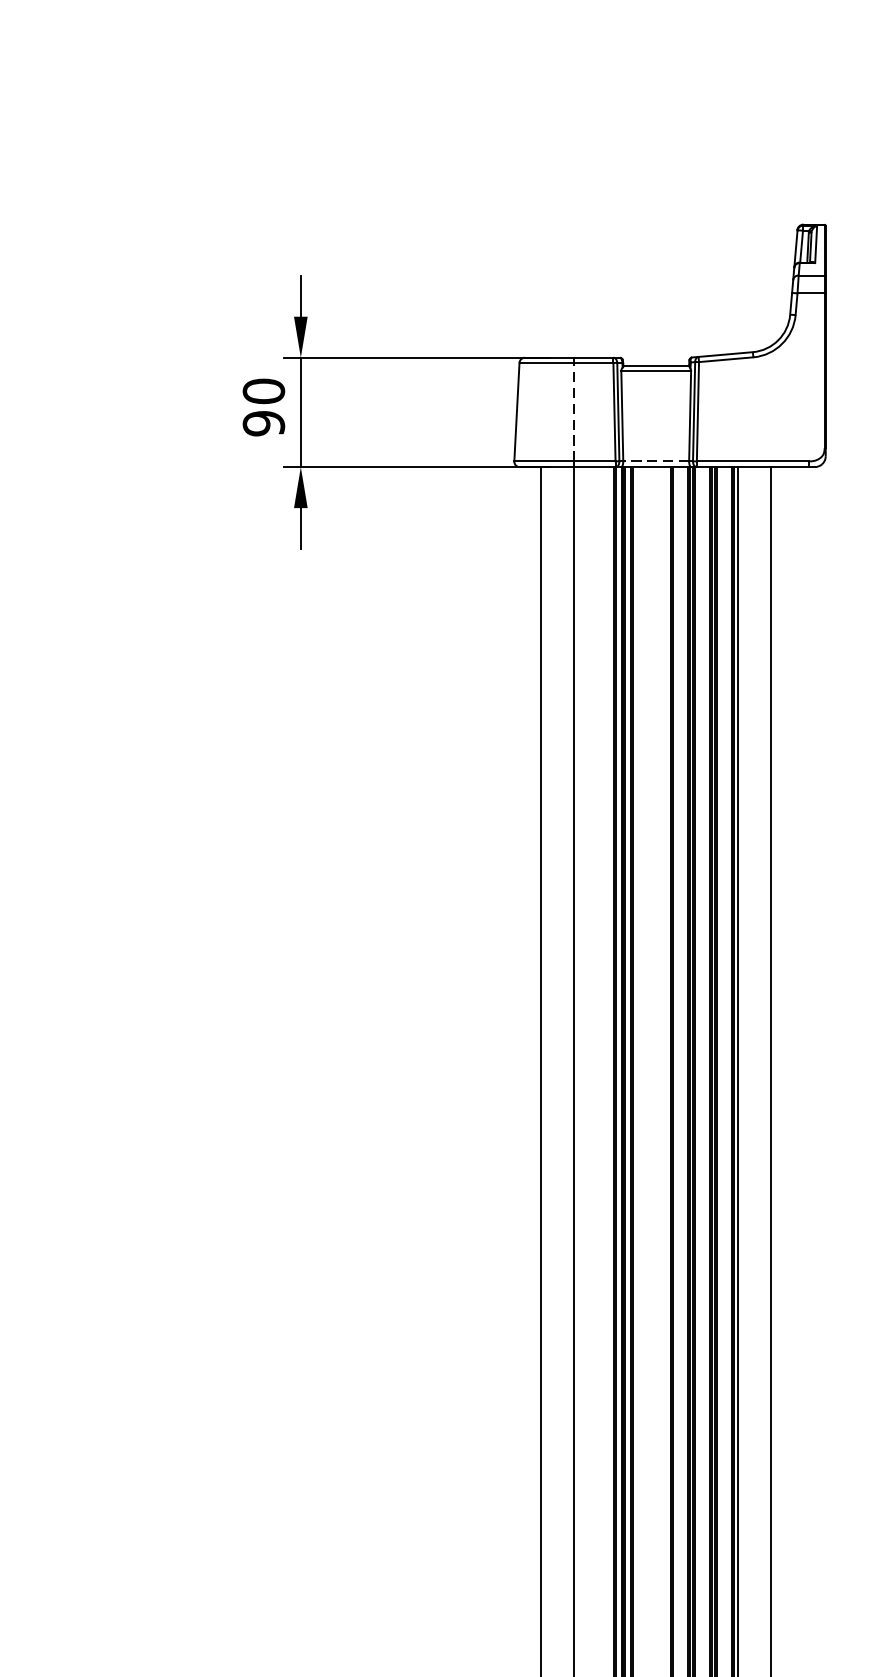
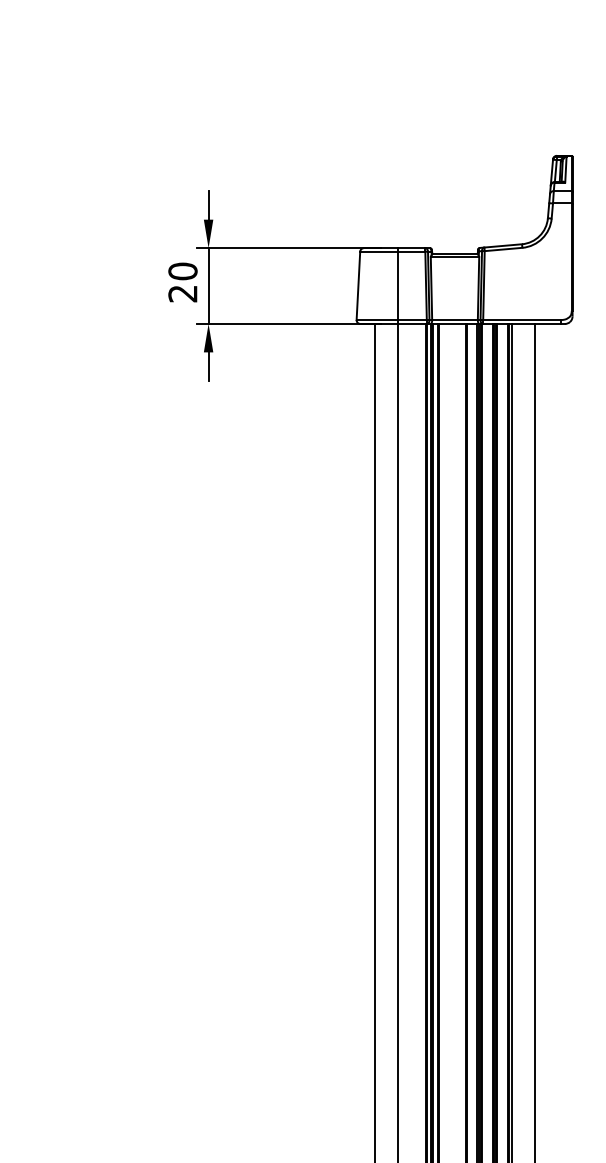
line: (574, 411) -> (398, 285), dashed -> solid
text: (263, 423) -> (182, 293), 90 -> 20
line: (656, 460) -> (455, 319), dashed -> solid

